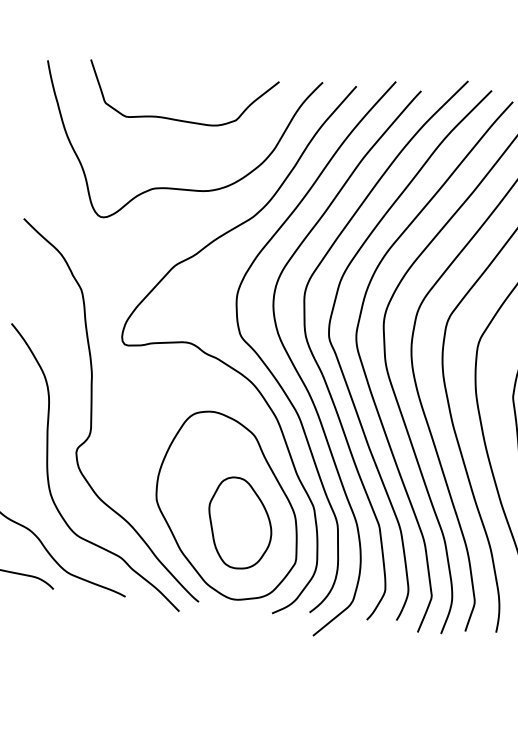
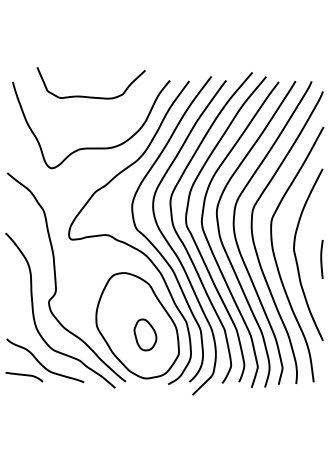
curve: (179, 118) -> (90, 96), moved
part: (240, 522) -> (145, 334), size x0.6

